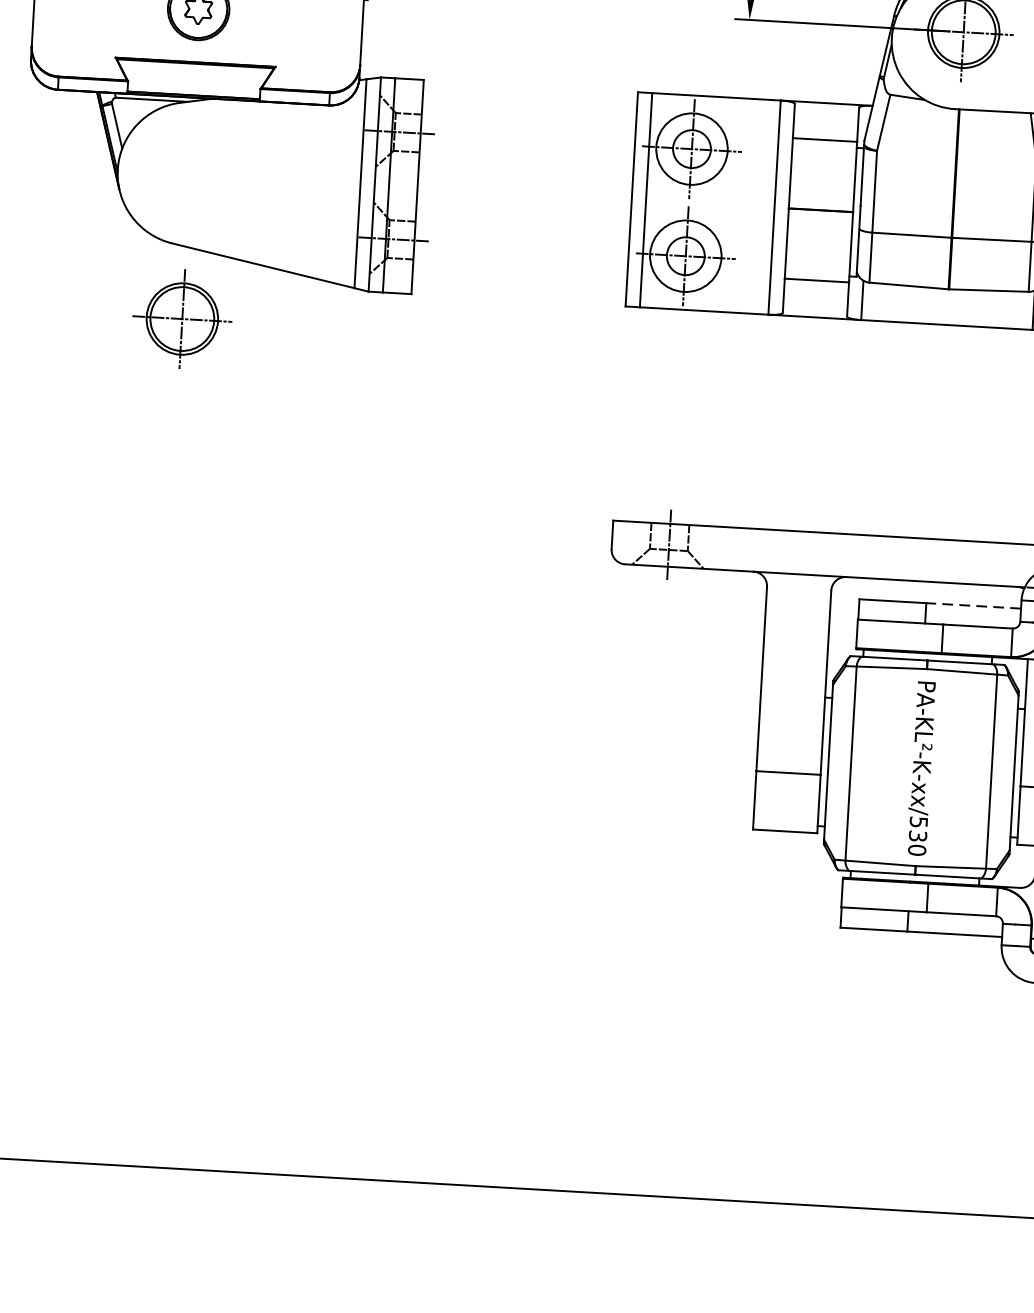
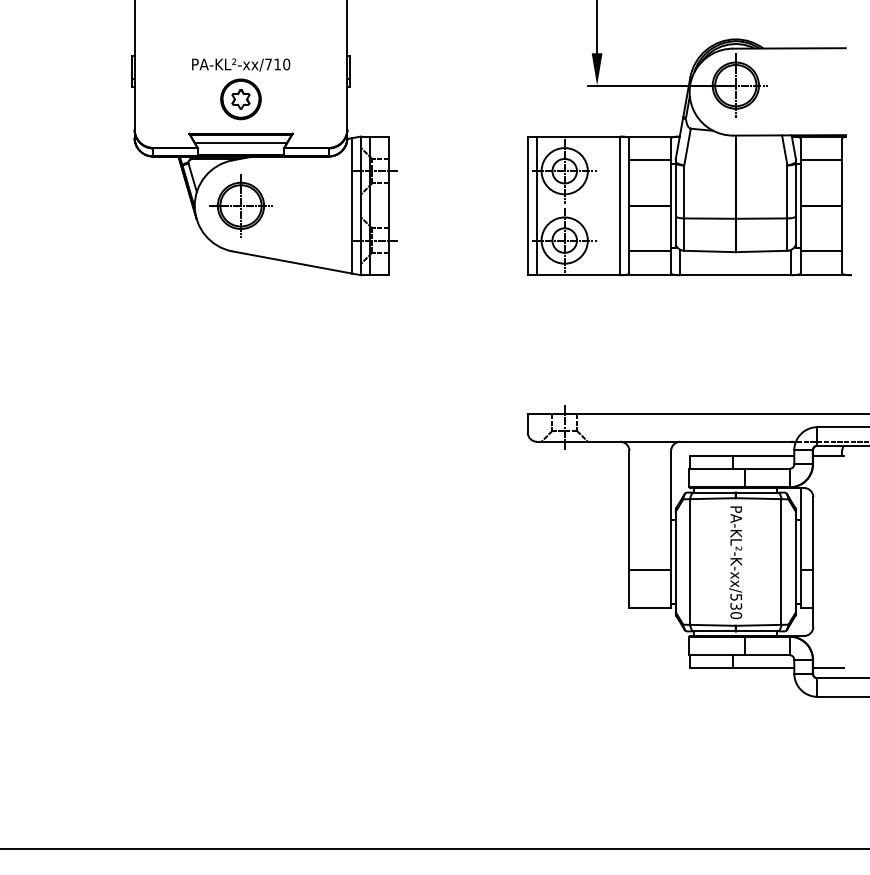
line: (194, 75) -> (240, 142), added
part: (181, 318) -> (240, 205), moved
line: (973, 605) -> (763, 455), dashed -> solid

